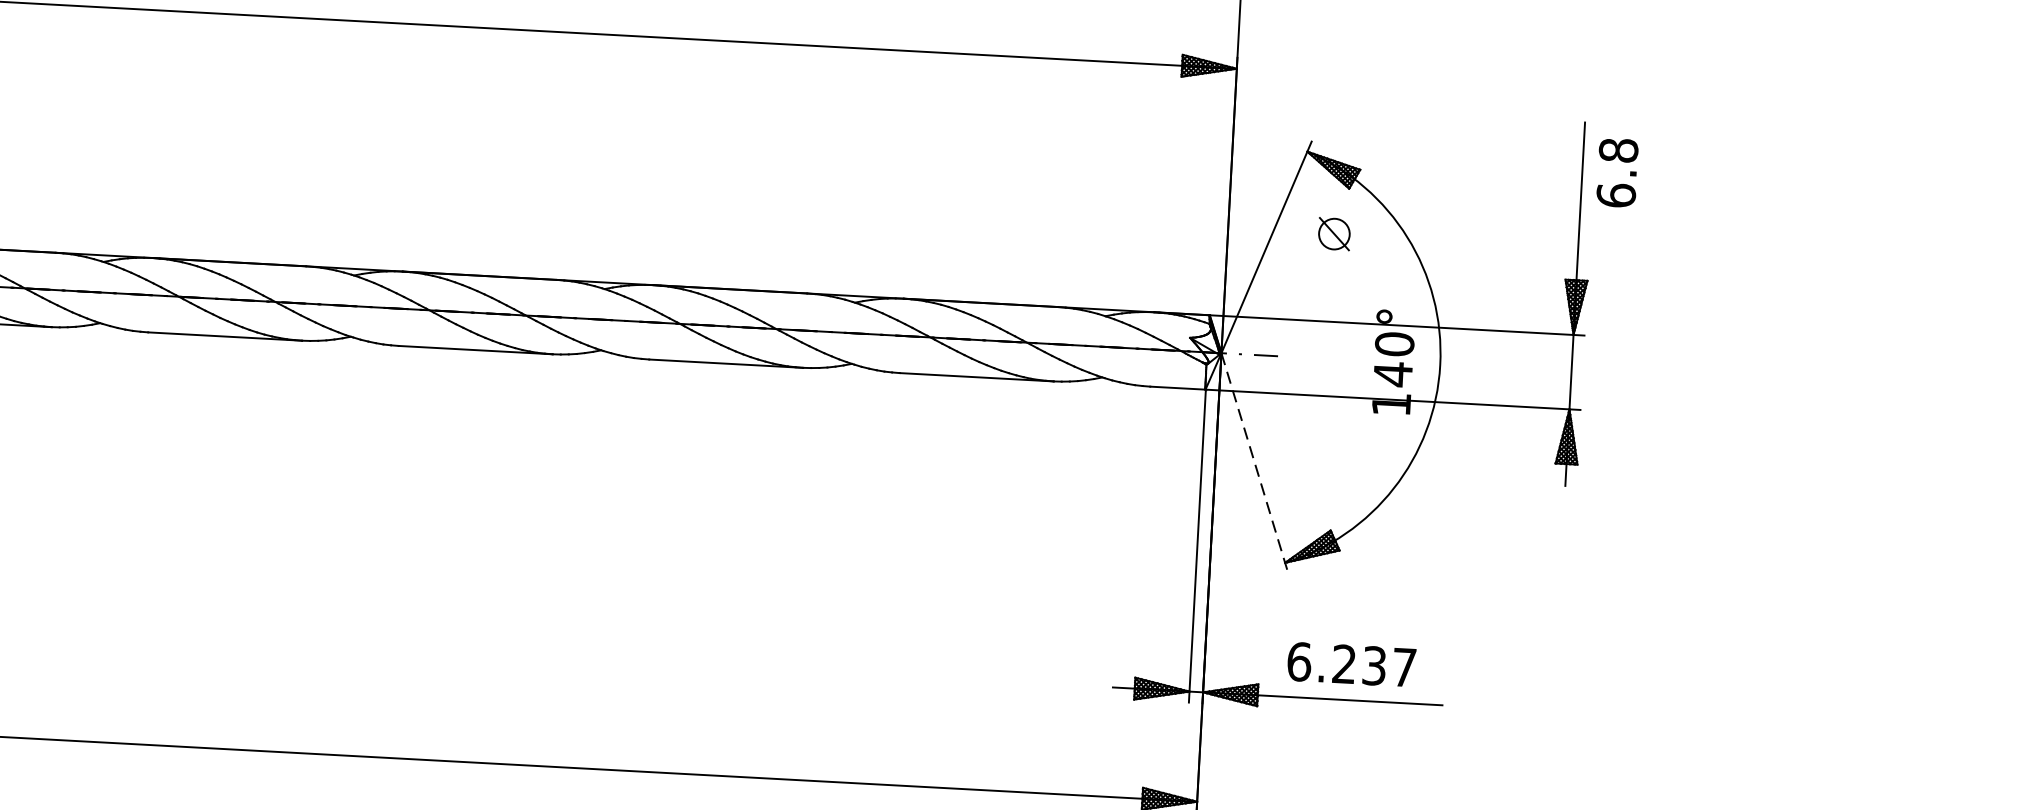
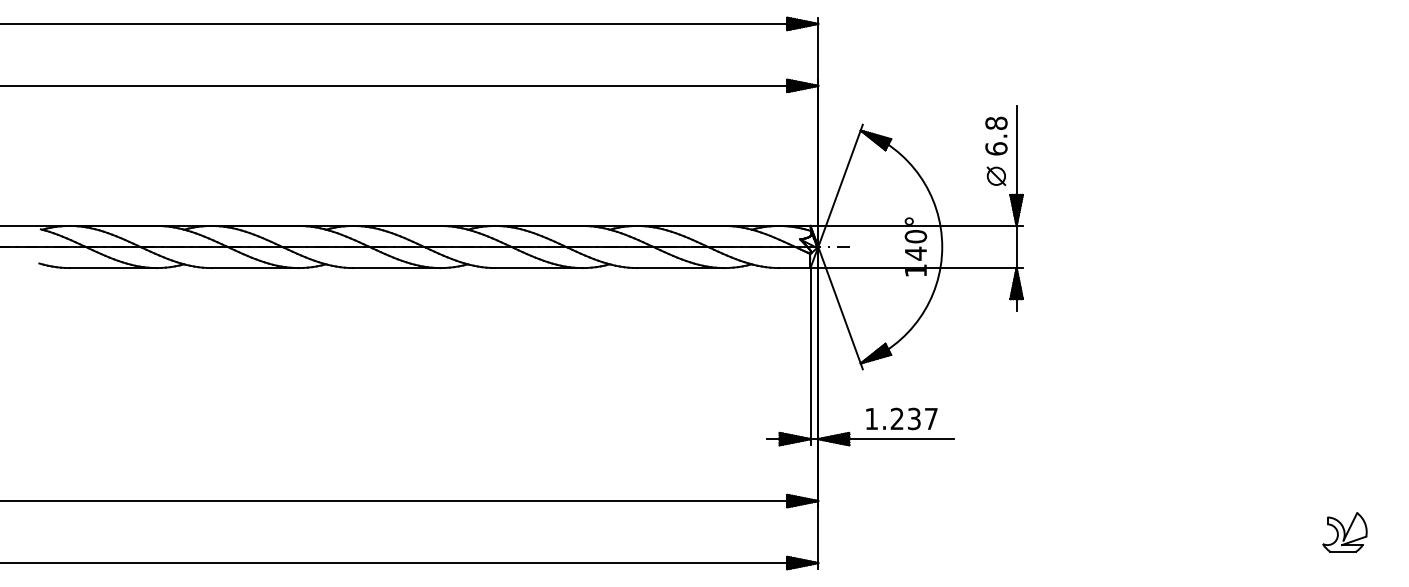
text: (1617, 171) -> (996, 135), moved
part: (1334, 232) -> (996, 175), moved
line: (1254, 463) -> (840, 308), dashed -> solid
text: (1298, 661) -> (871, 418), 6.237 -> 1.237

